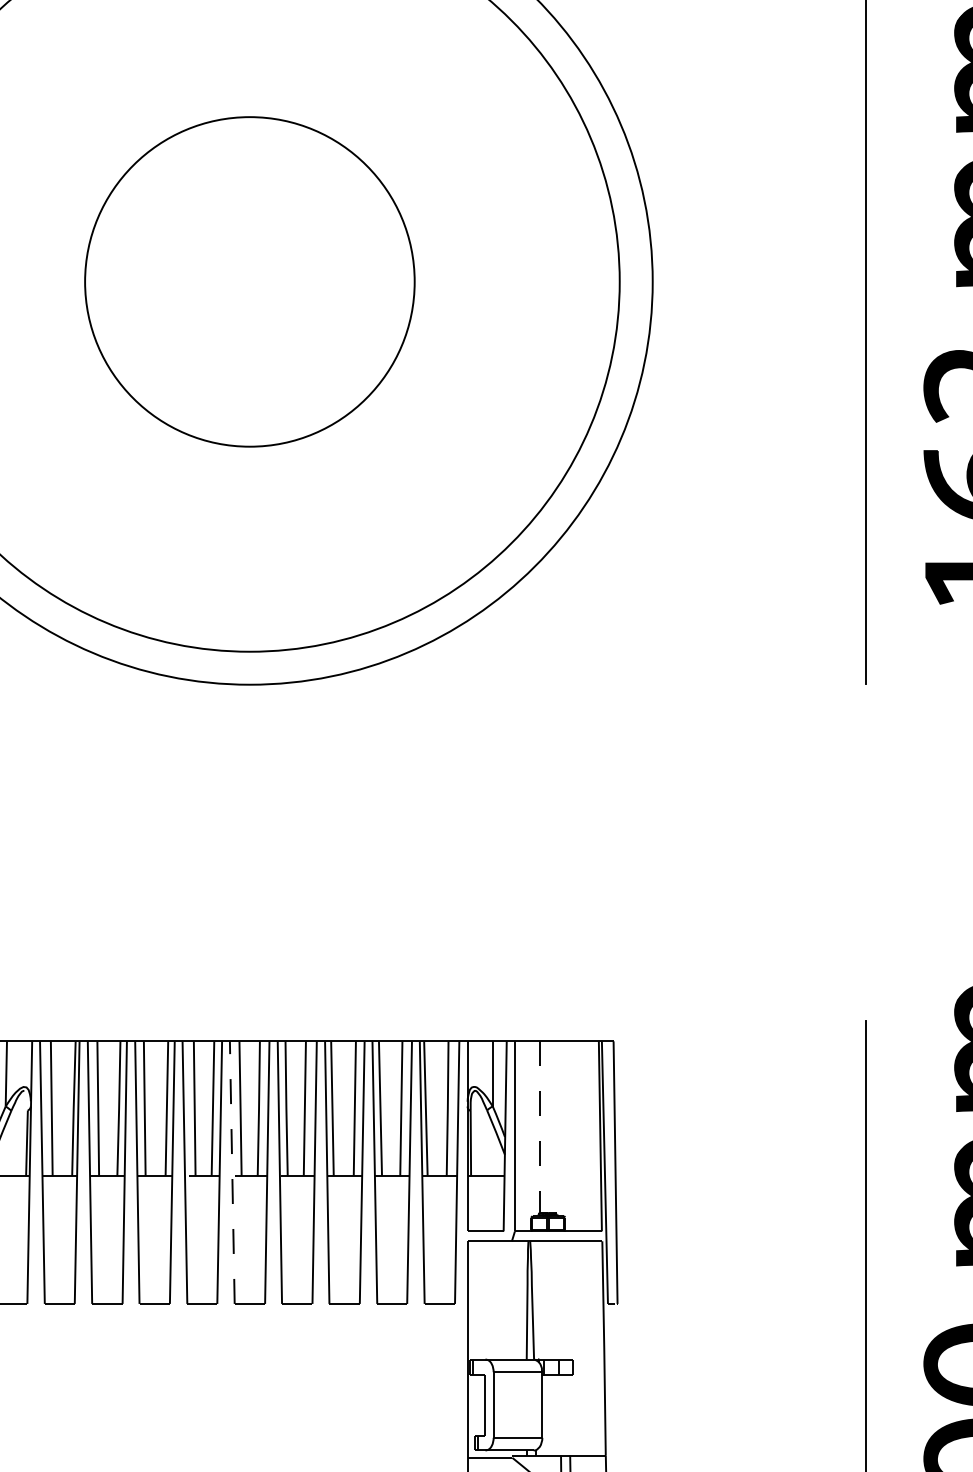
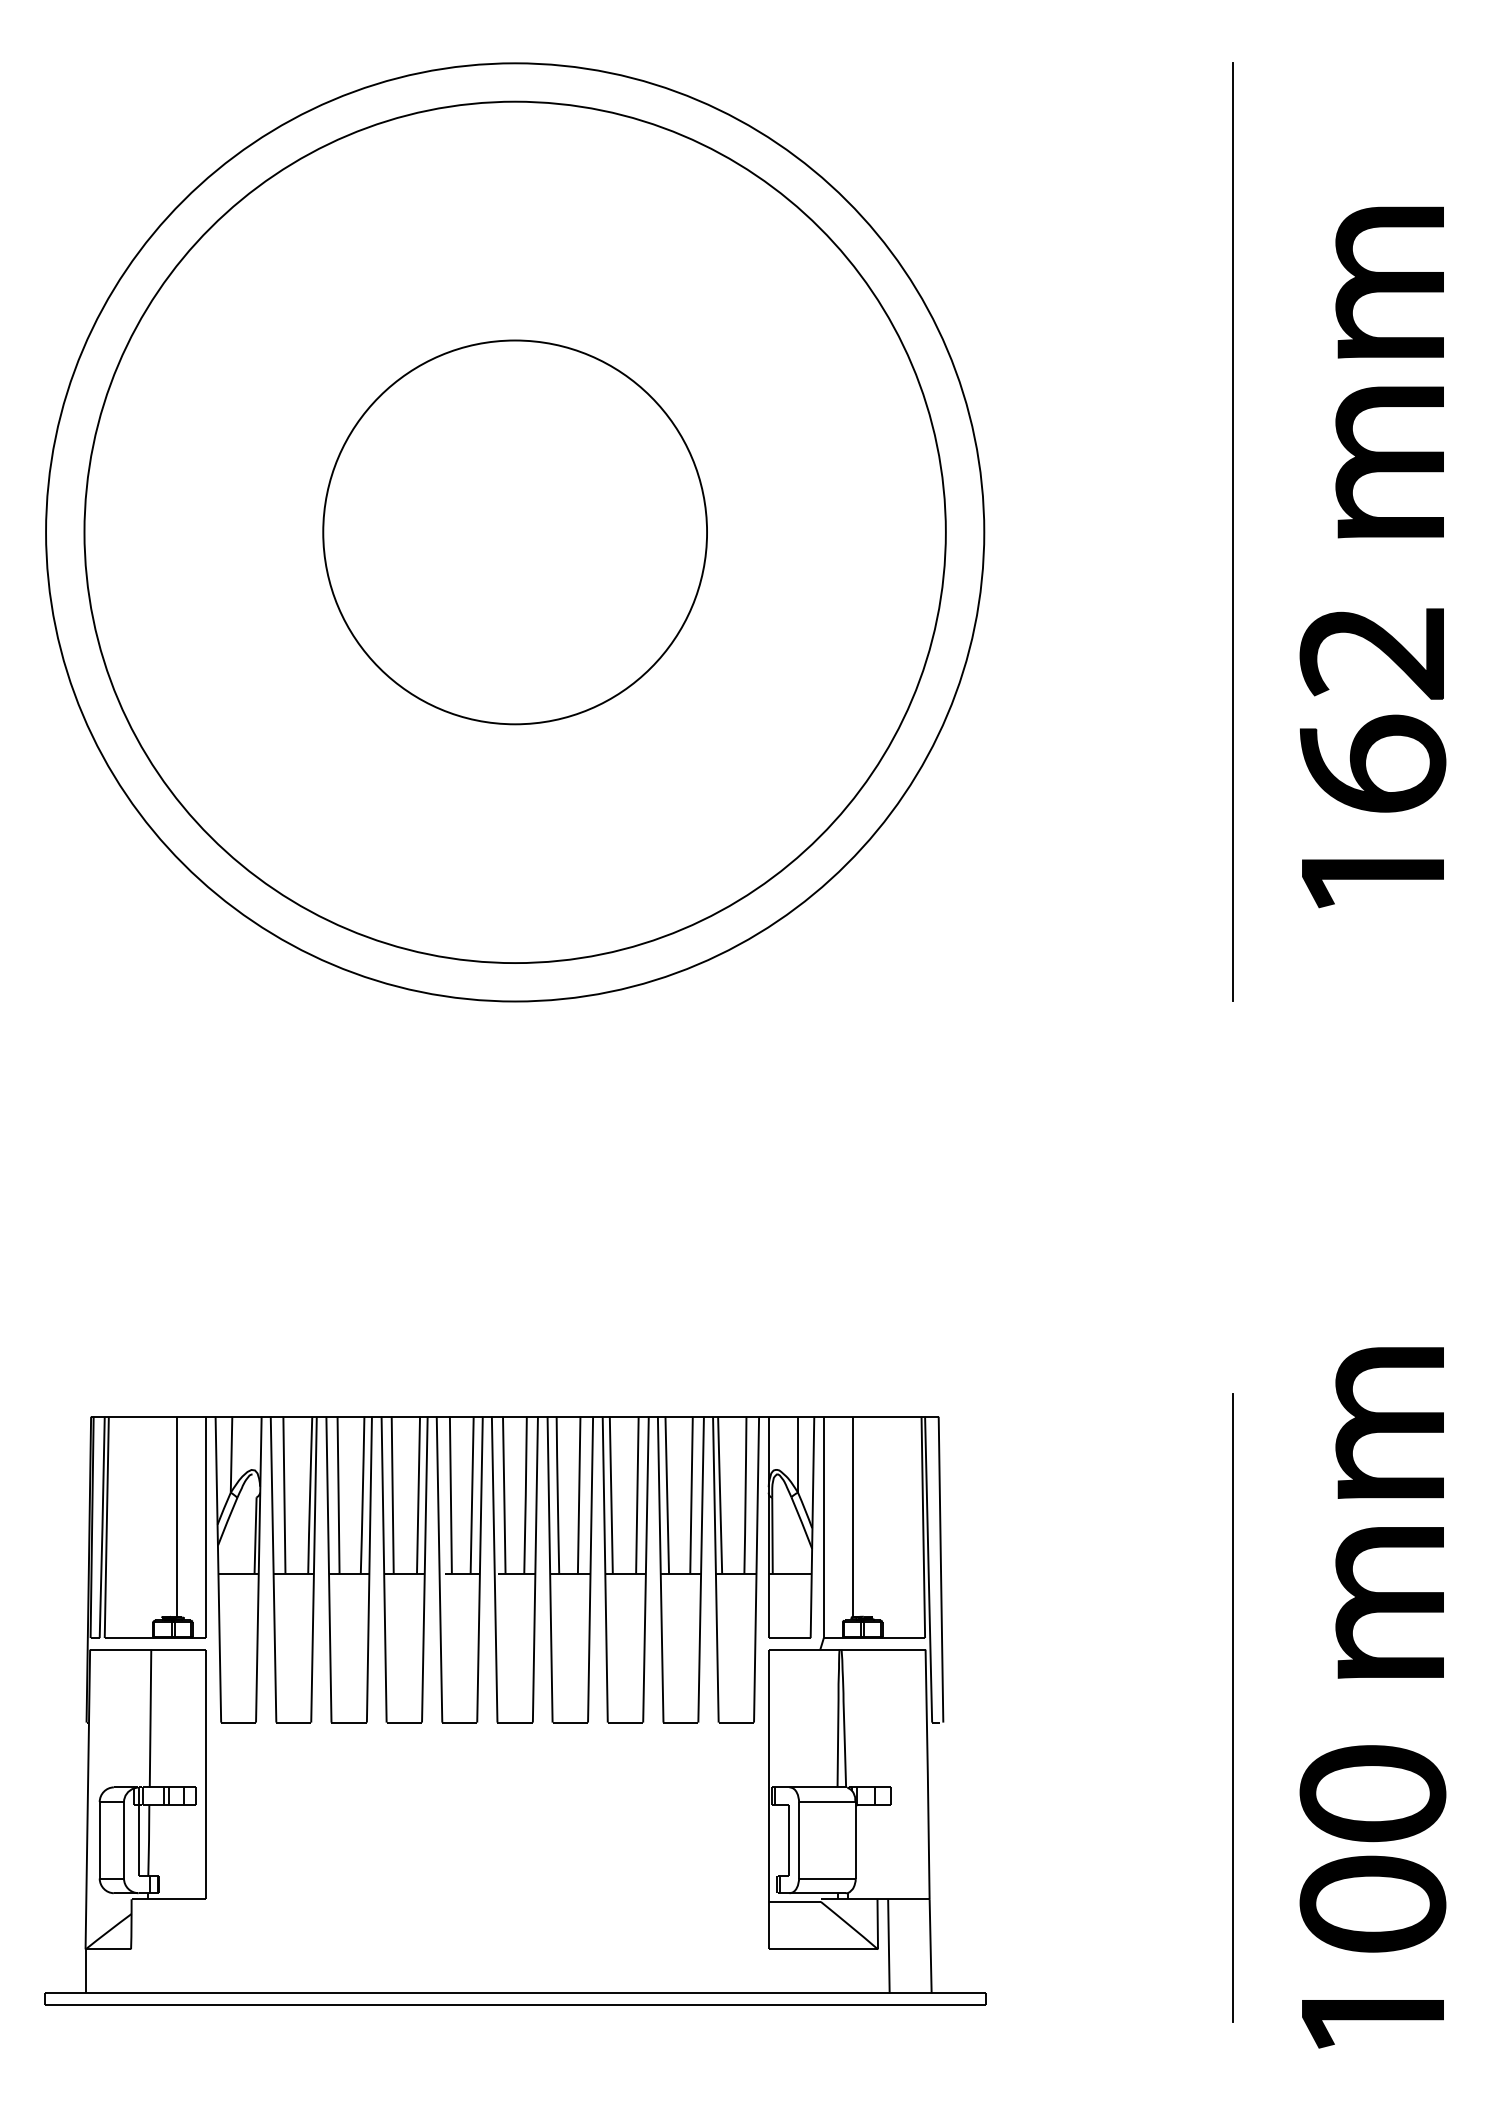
line: (540, 1126) -> (853, 1516), dashed -> solid
line: (232, 1172) -> (494, 1569), dashed -> solid

